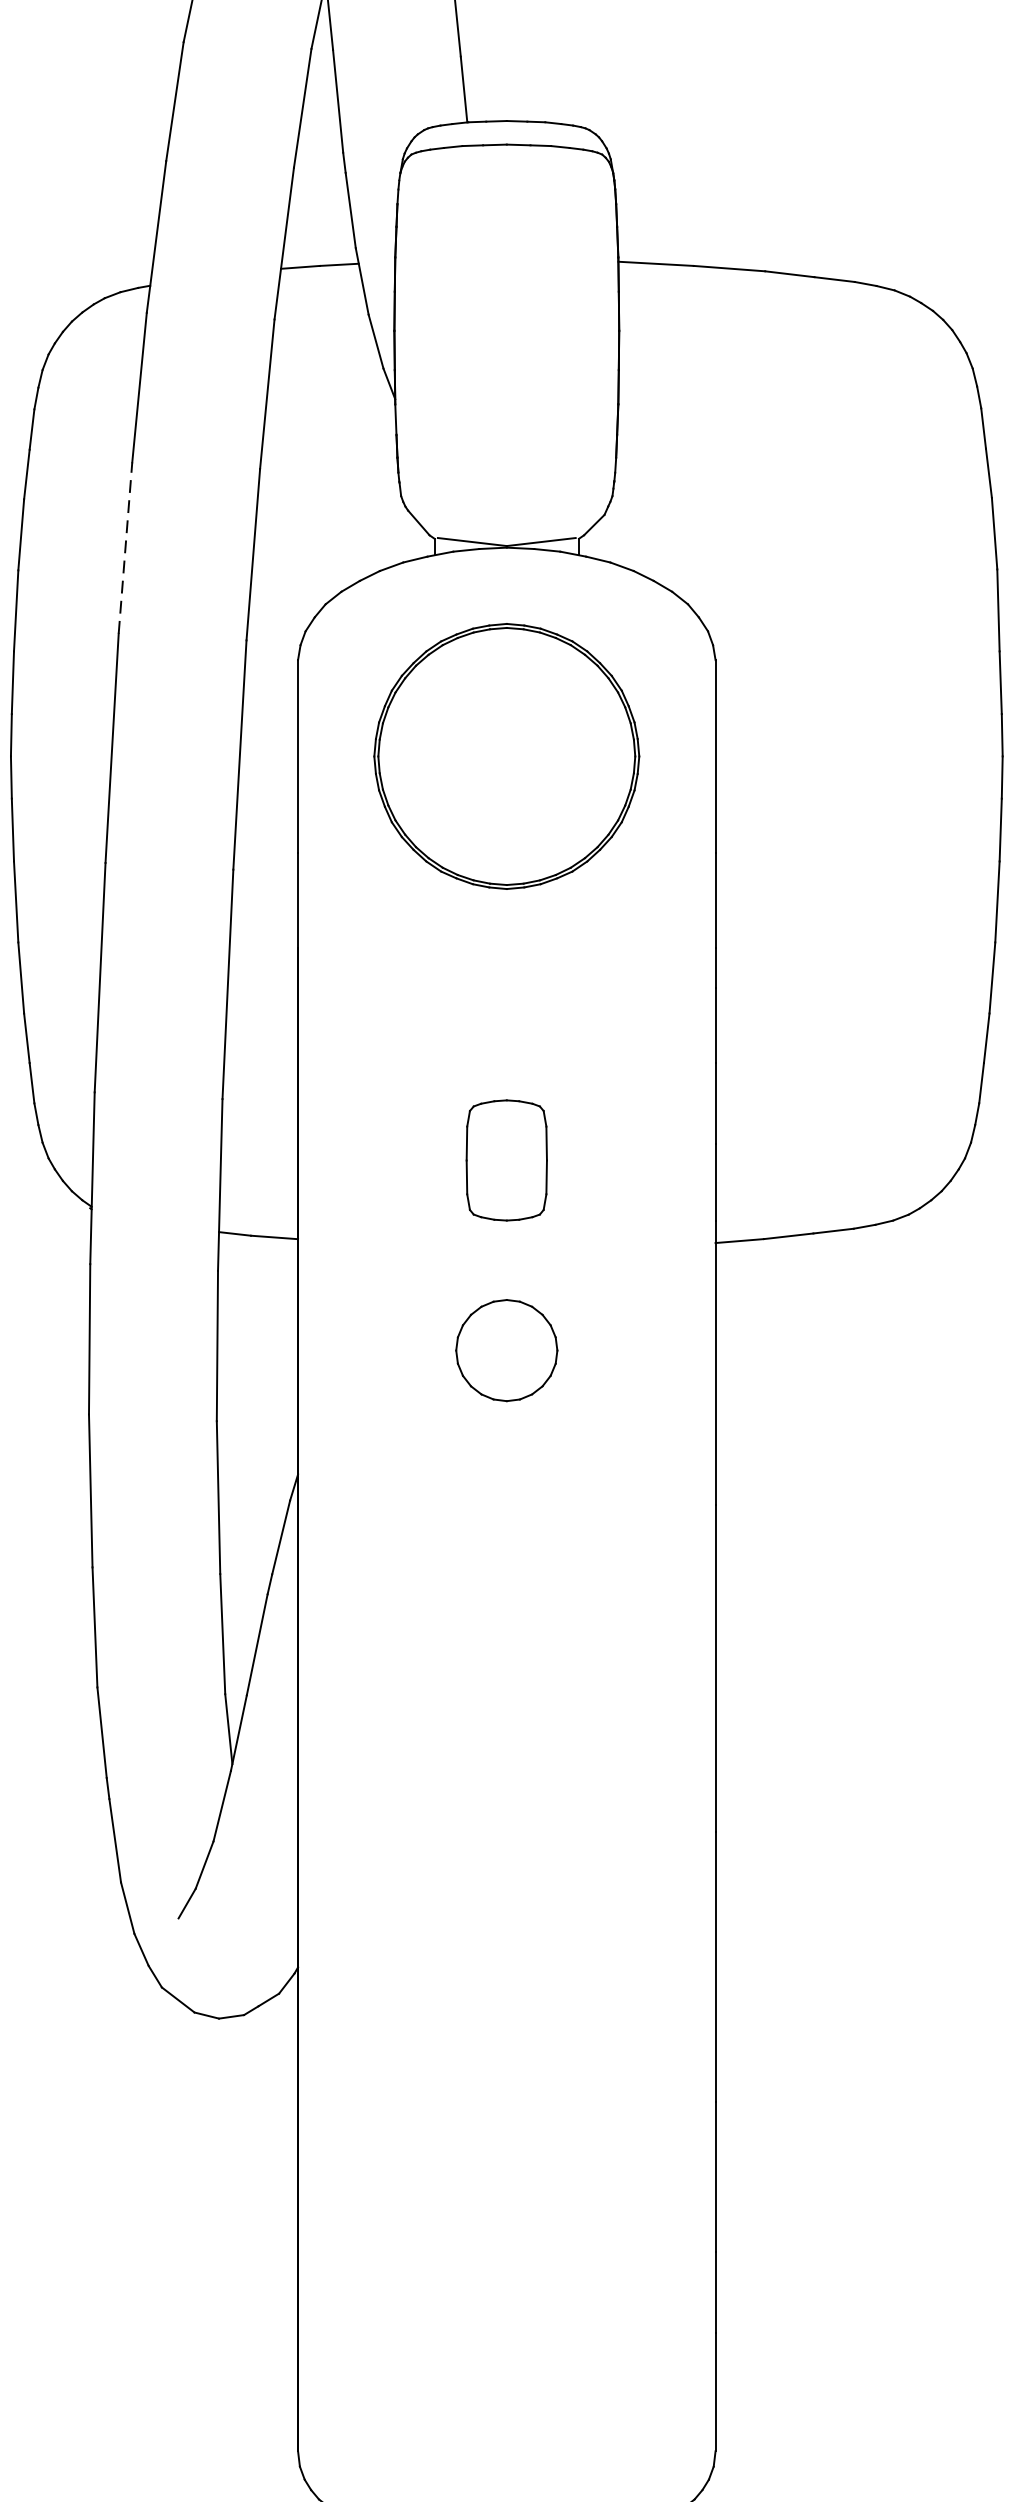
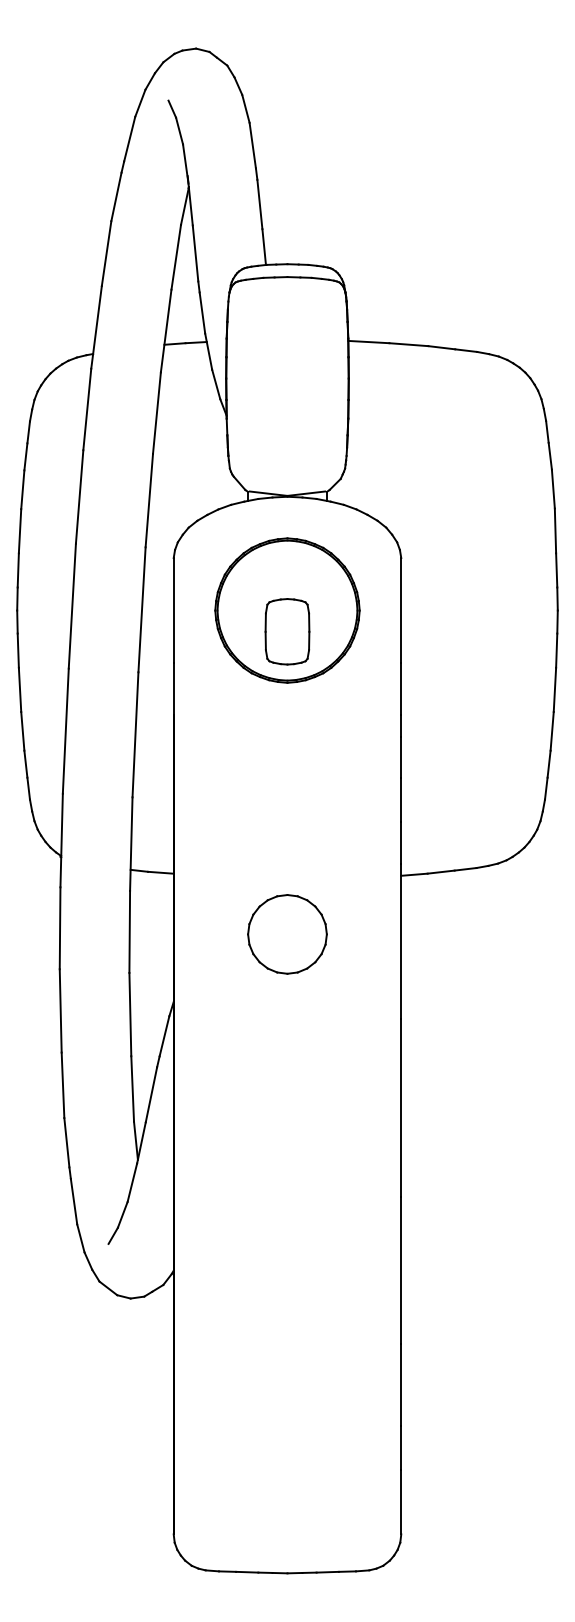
line: (125, 547) -> (79, 496), dashed -> solid
part: (506, 1159) -> (287, 631), moved
part: (506, 1350) -> (287, 934), size x1.43

